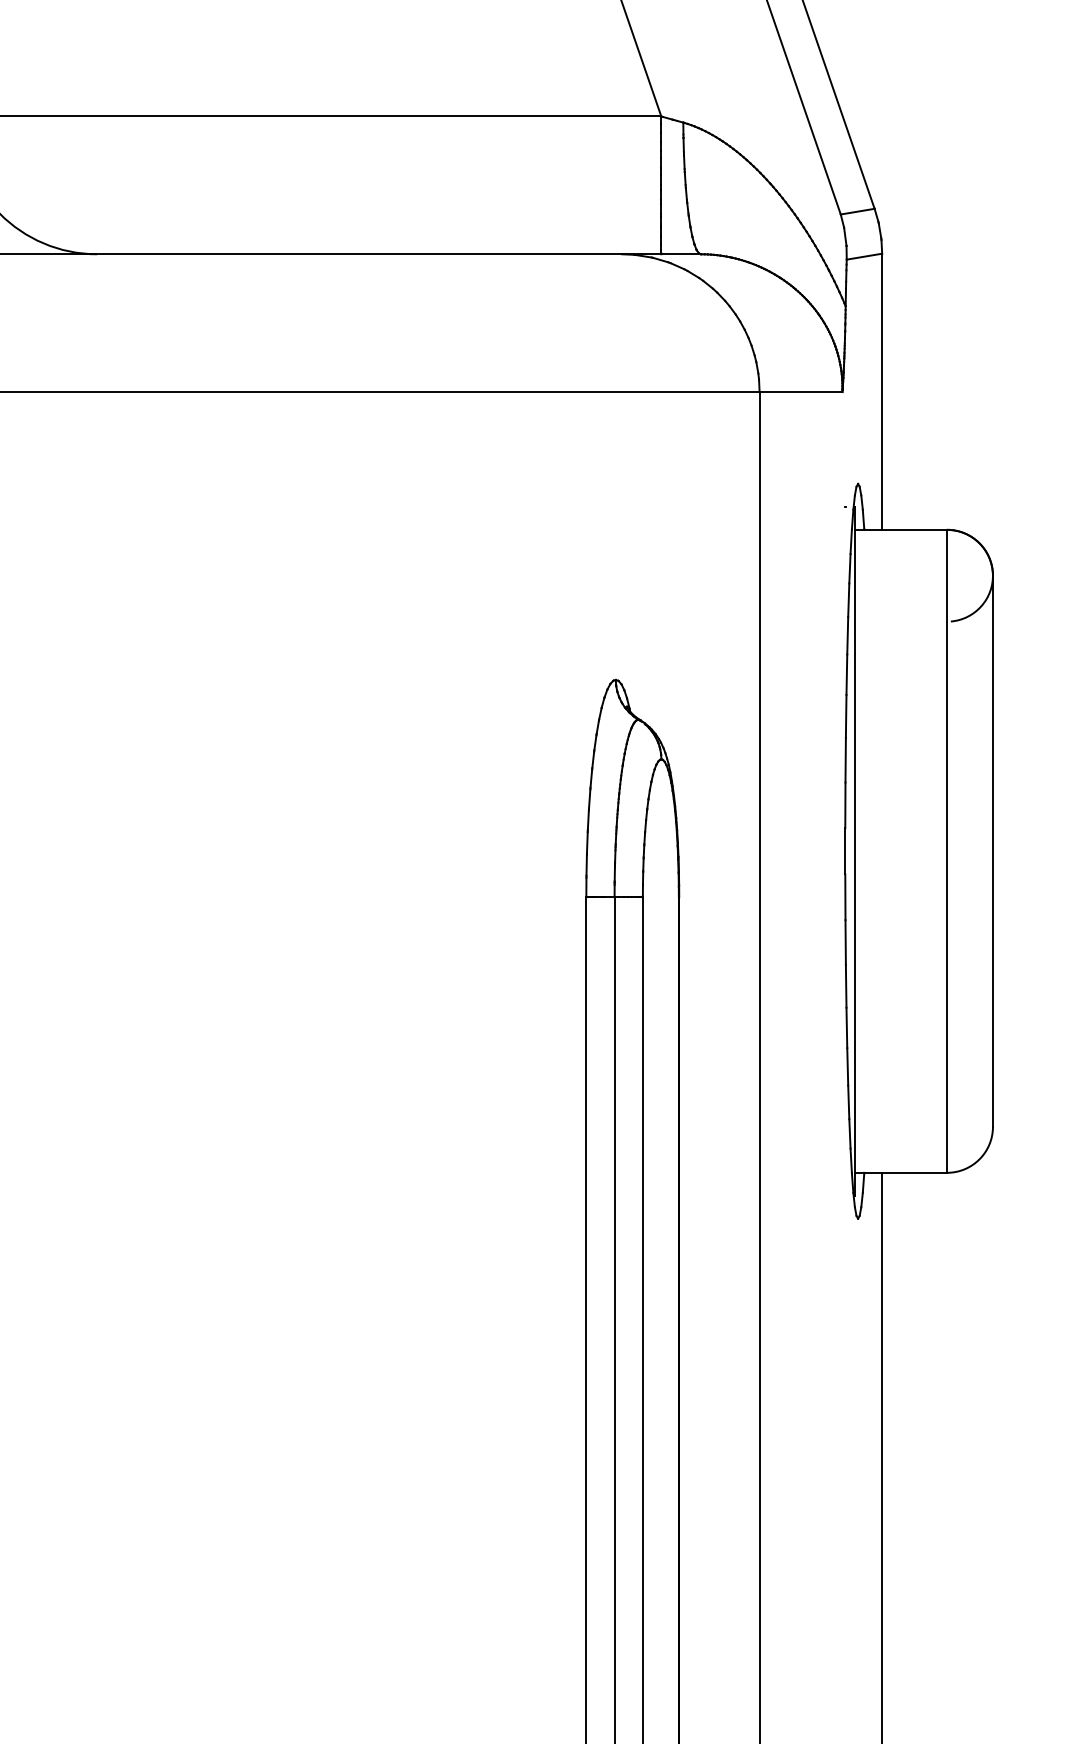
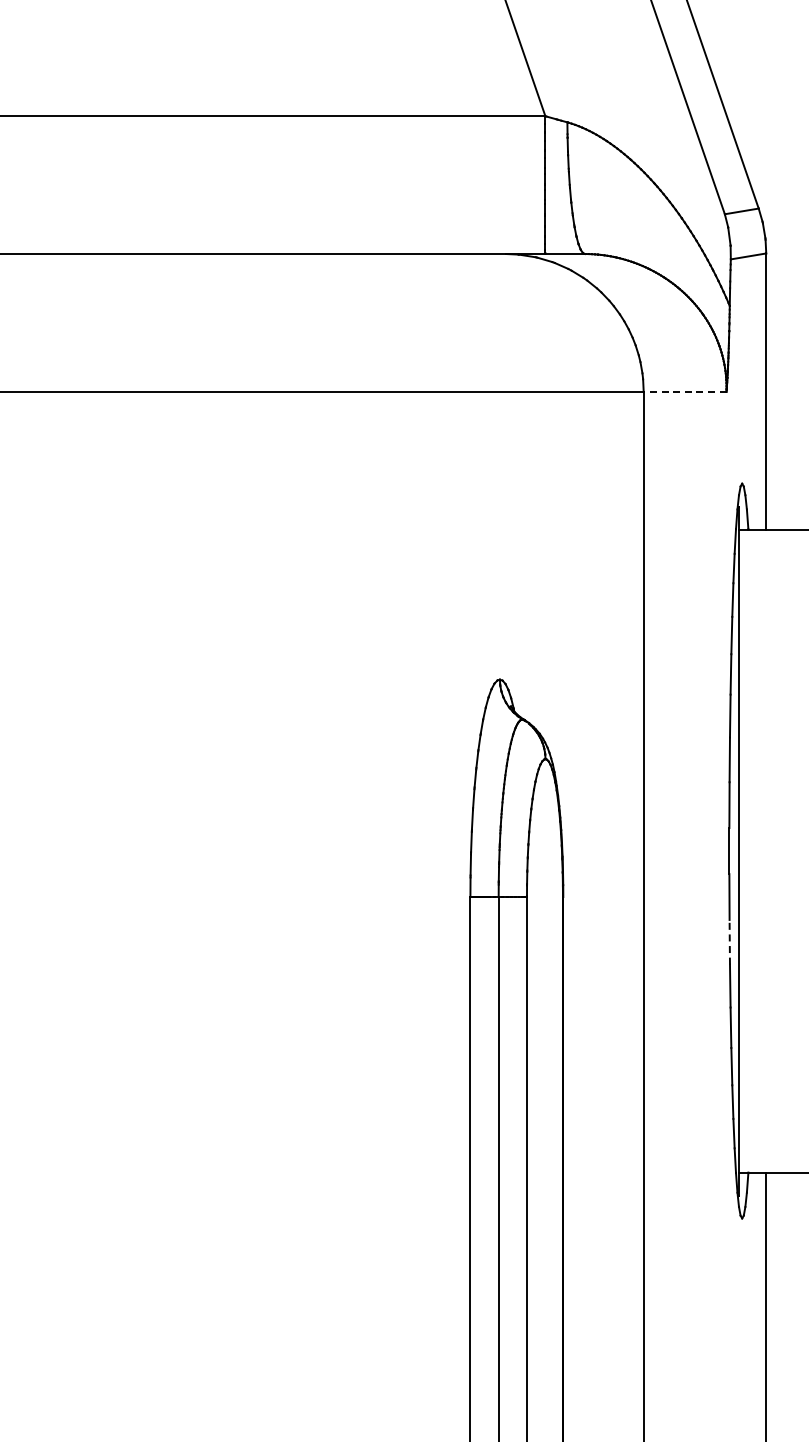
line: (800, 392) -> (684, 392), solid -> dashed
line: (845, 942) -> (729, 942), solid -> dashed

